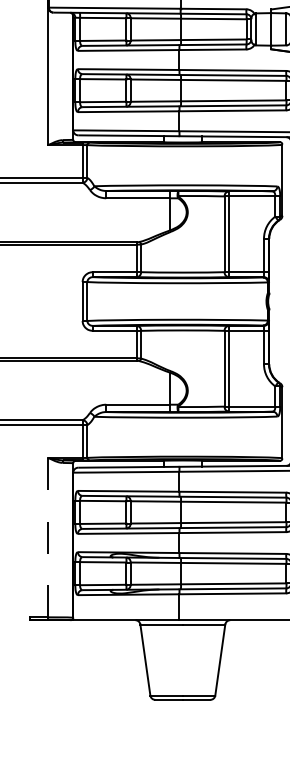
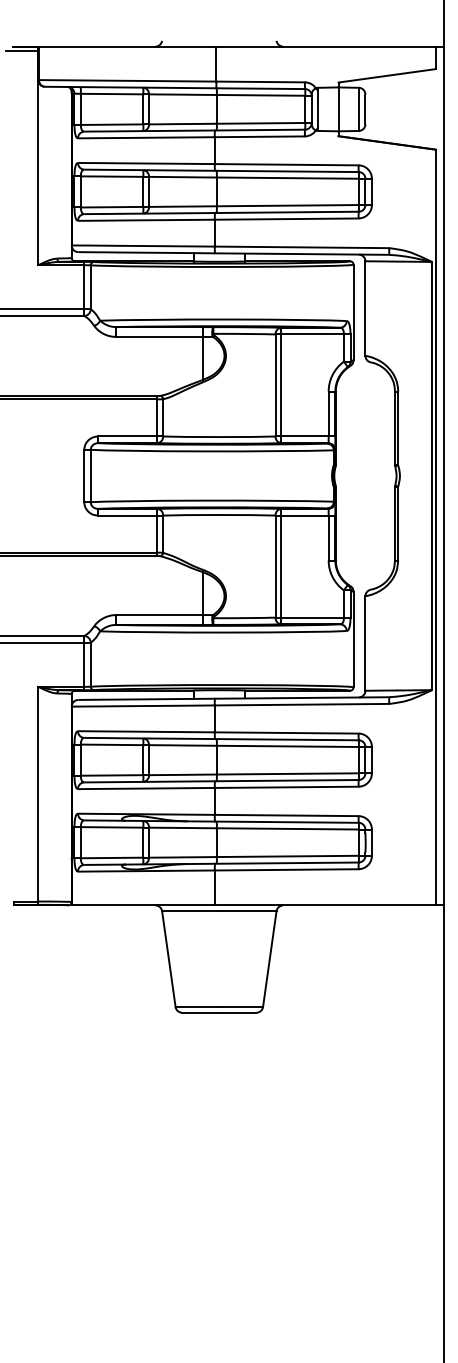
line: (48, 537) -> (38, 793), dashed -> solid

